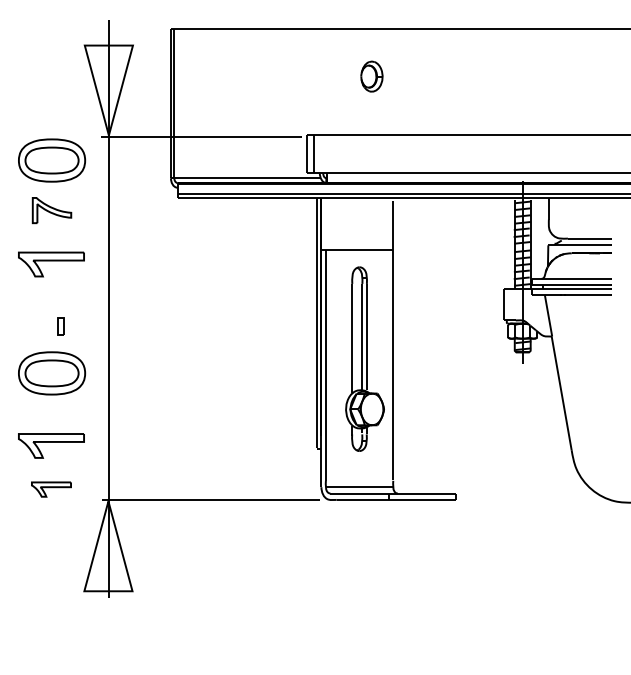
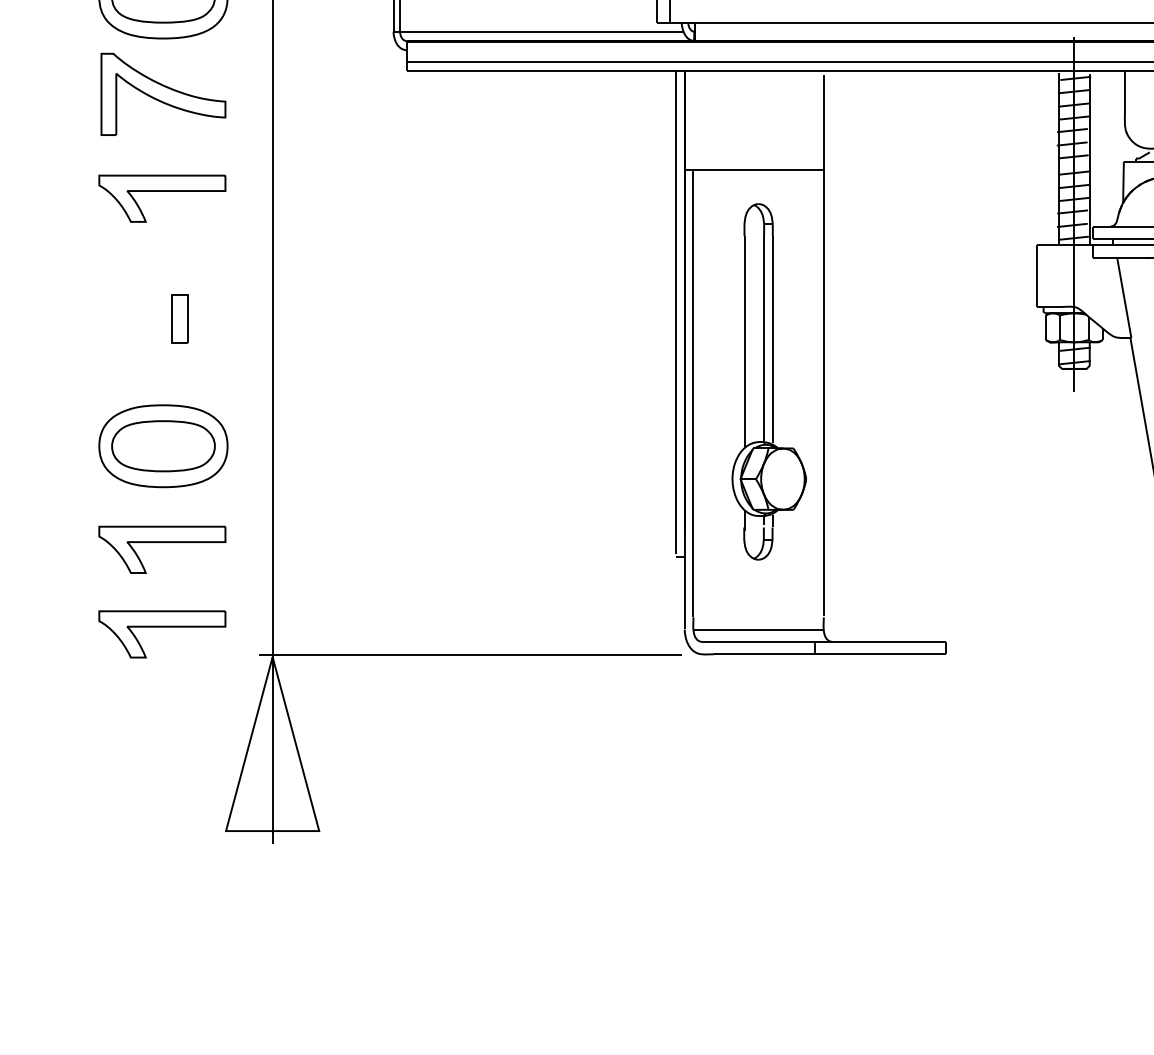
part: (51, 210) -> (162, 94), size x1.67
part: (60, 326) -> (179, 318), size x1.43
part: (52, 373) -> (164, 446), moved
part: (51, 489) -> (162, 634), size x1.67

